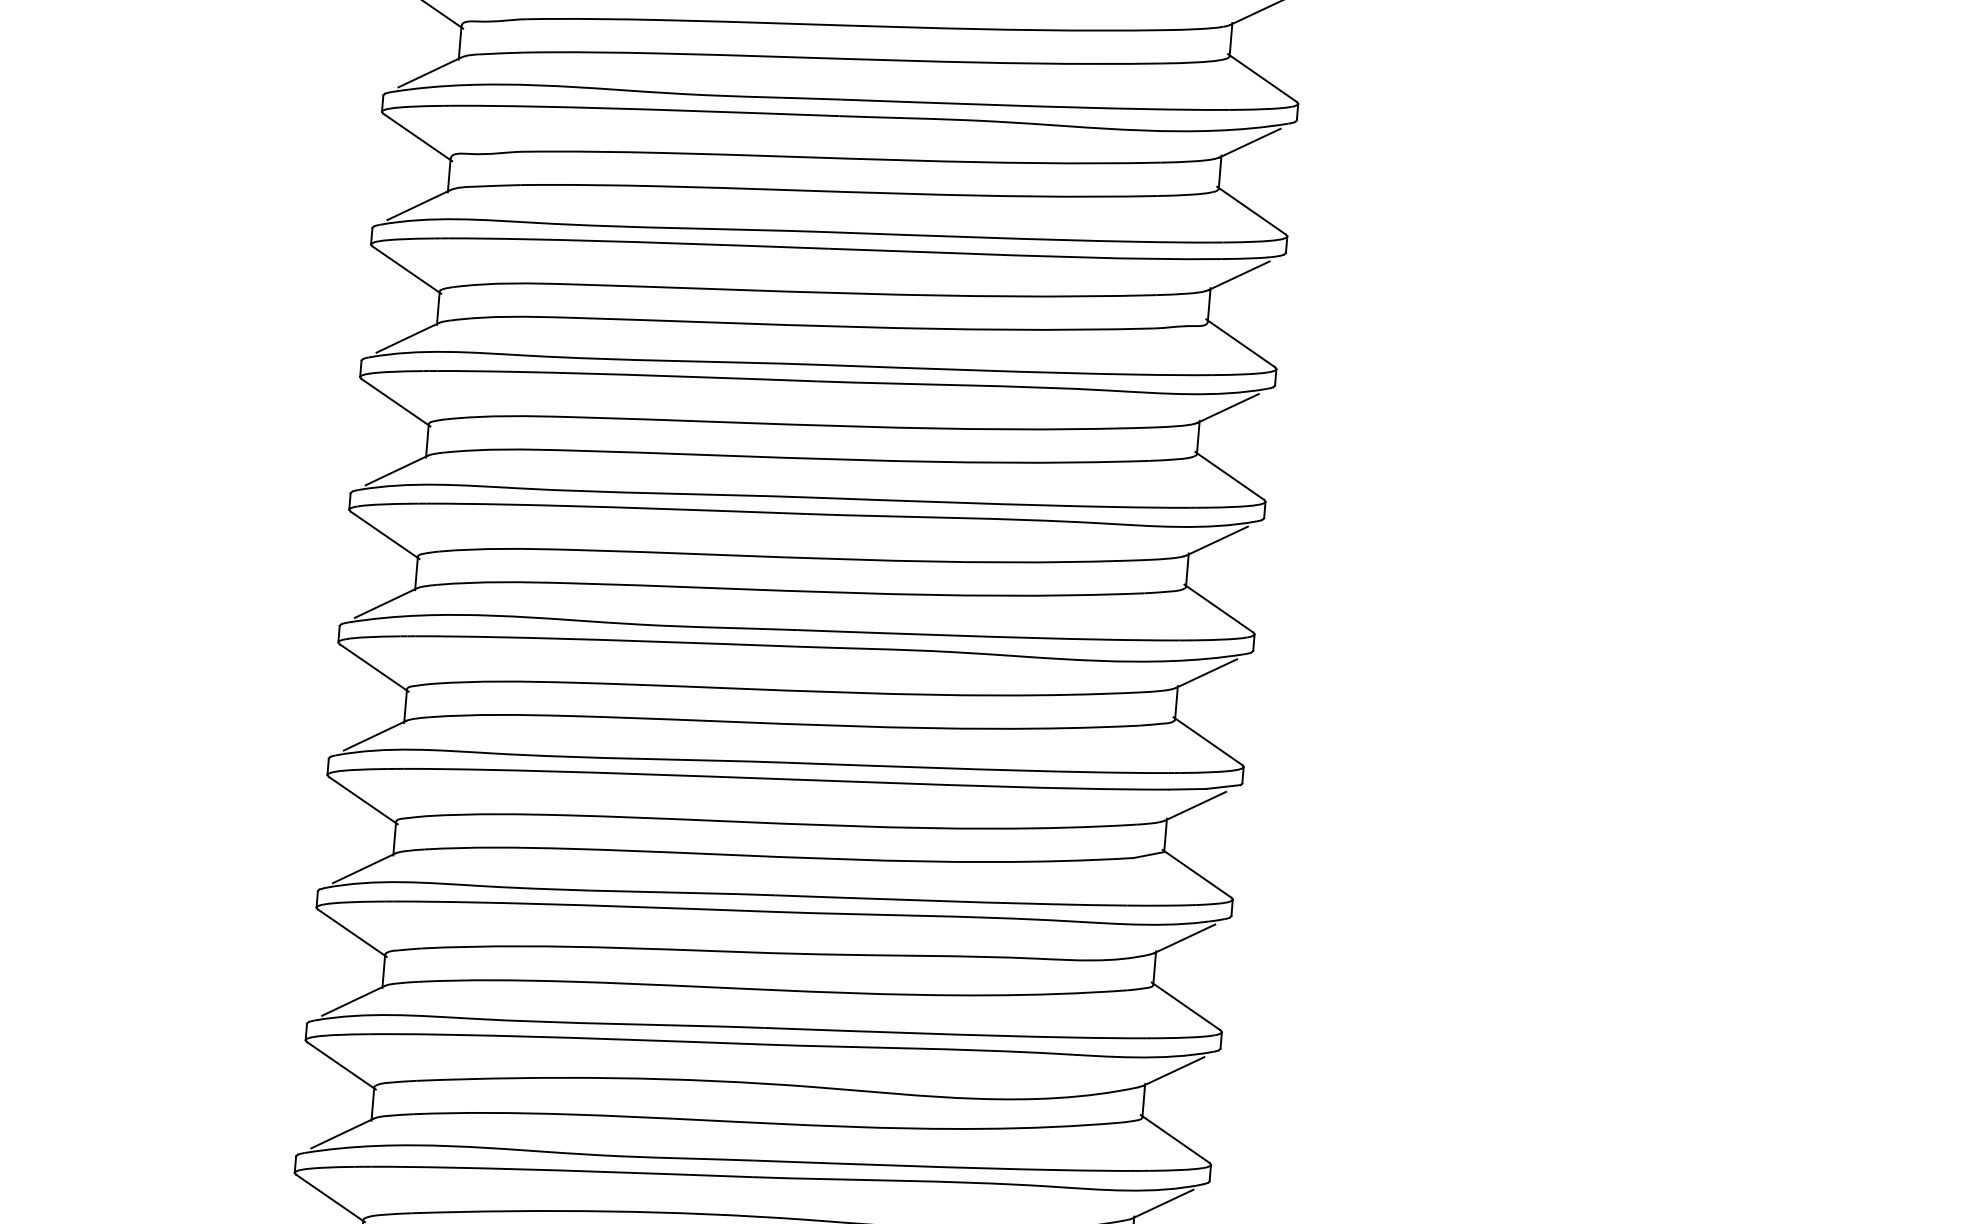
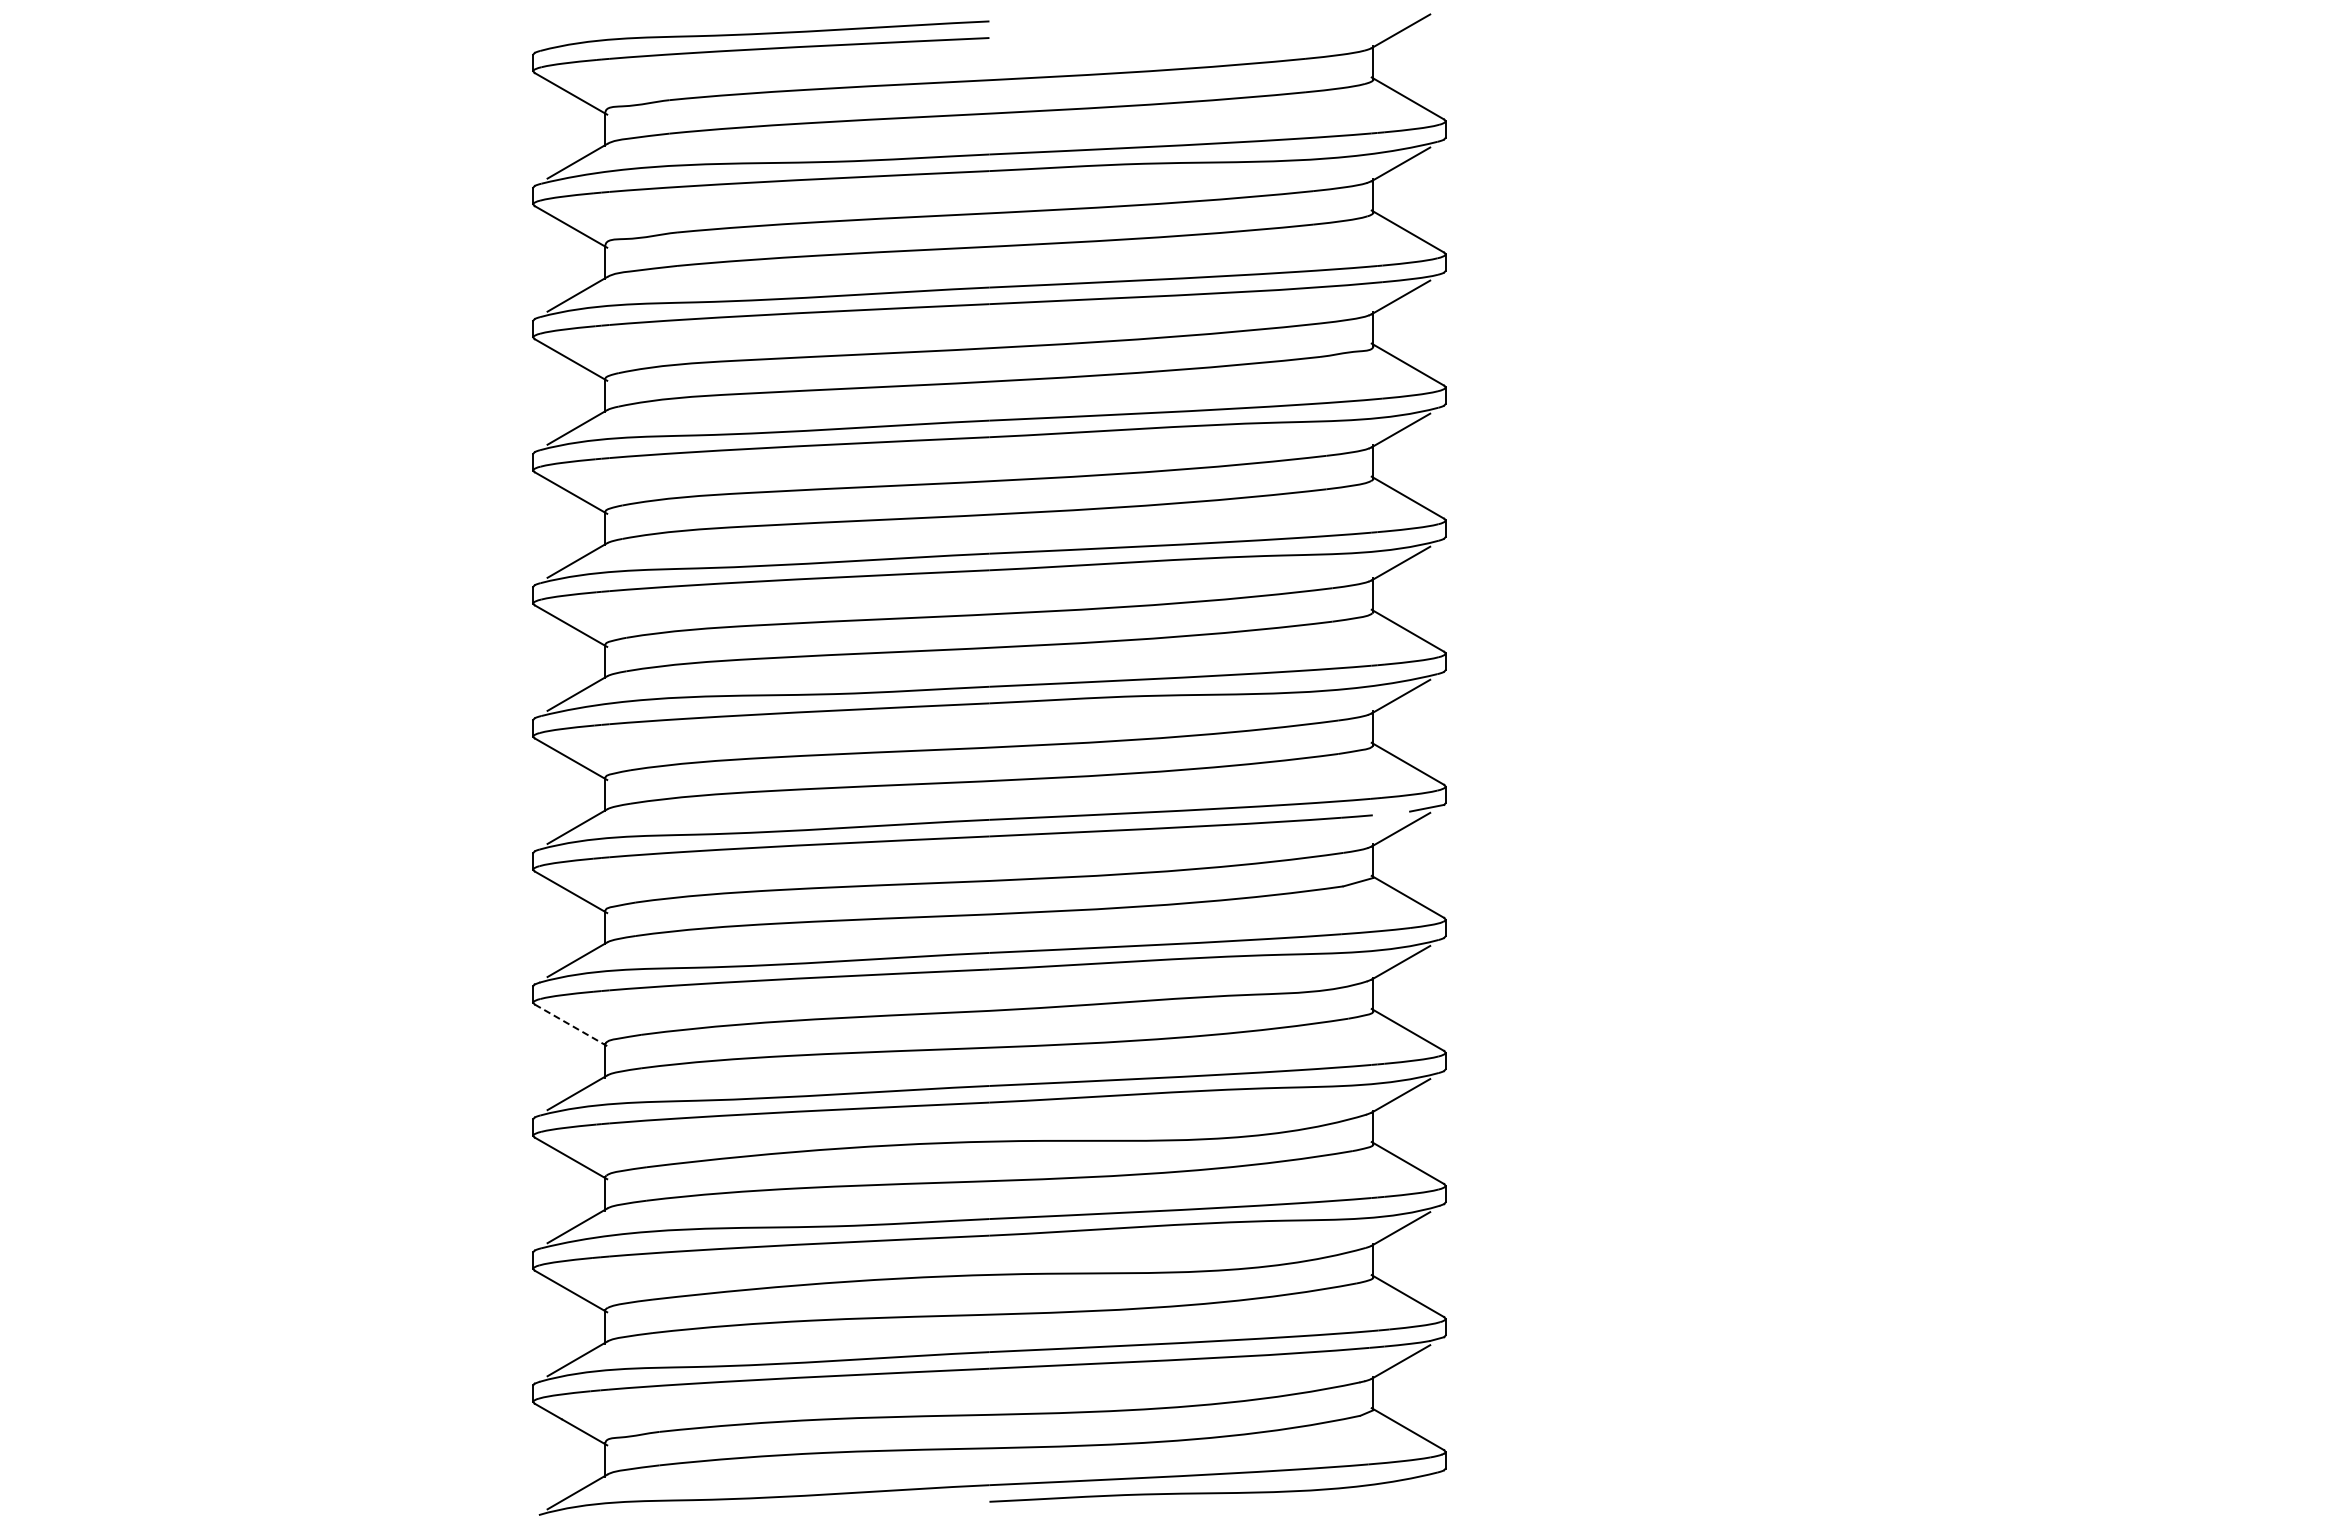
line: (1187, 789) -> (1391, 813), removed
line: (351, 933) -> (570, 1025), solid -> dashed

